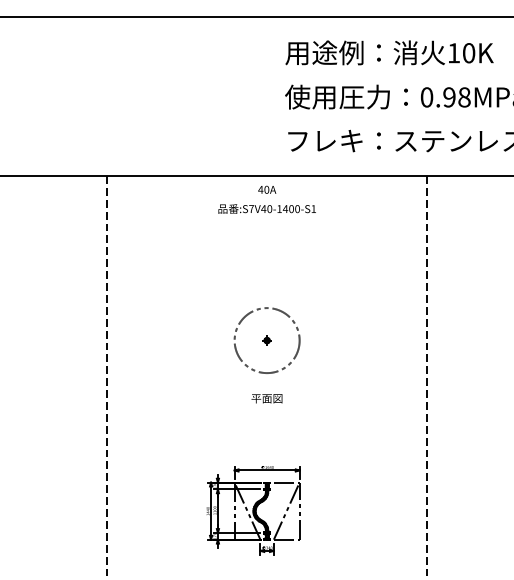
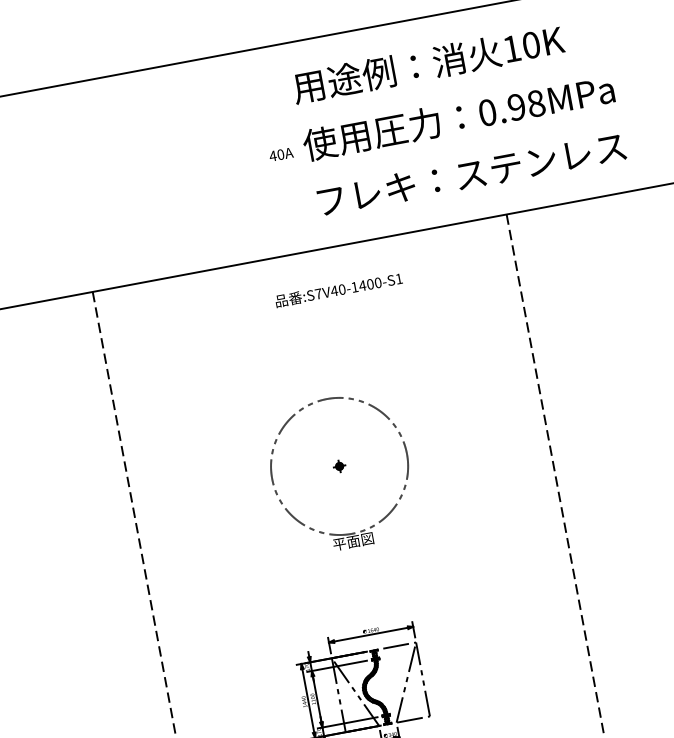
text: (267, 189) -> (281, 154), moved
text: (266, 208) -> (337, 289), moved
circle: (266, 340) -> (338, 466), size x1.6

